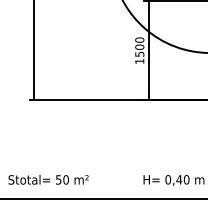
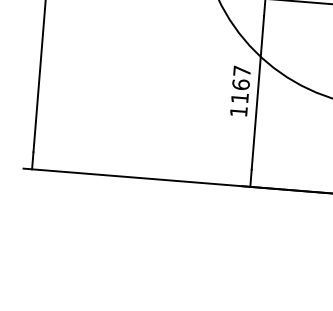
text: (139, 46) -> (240, 83), 1500 -> 1167

